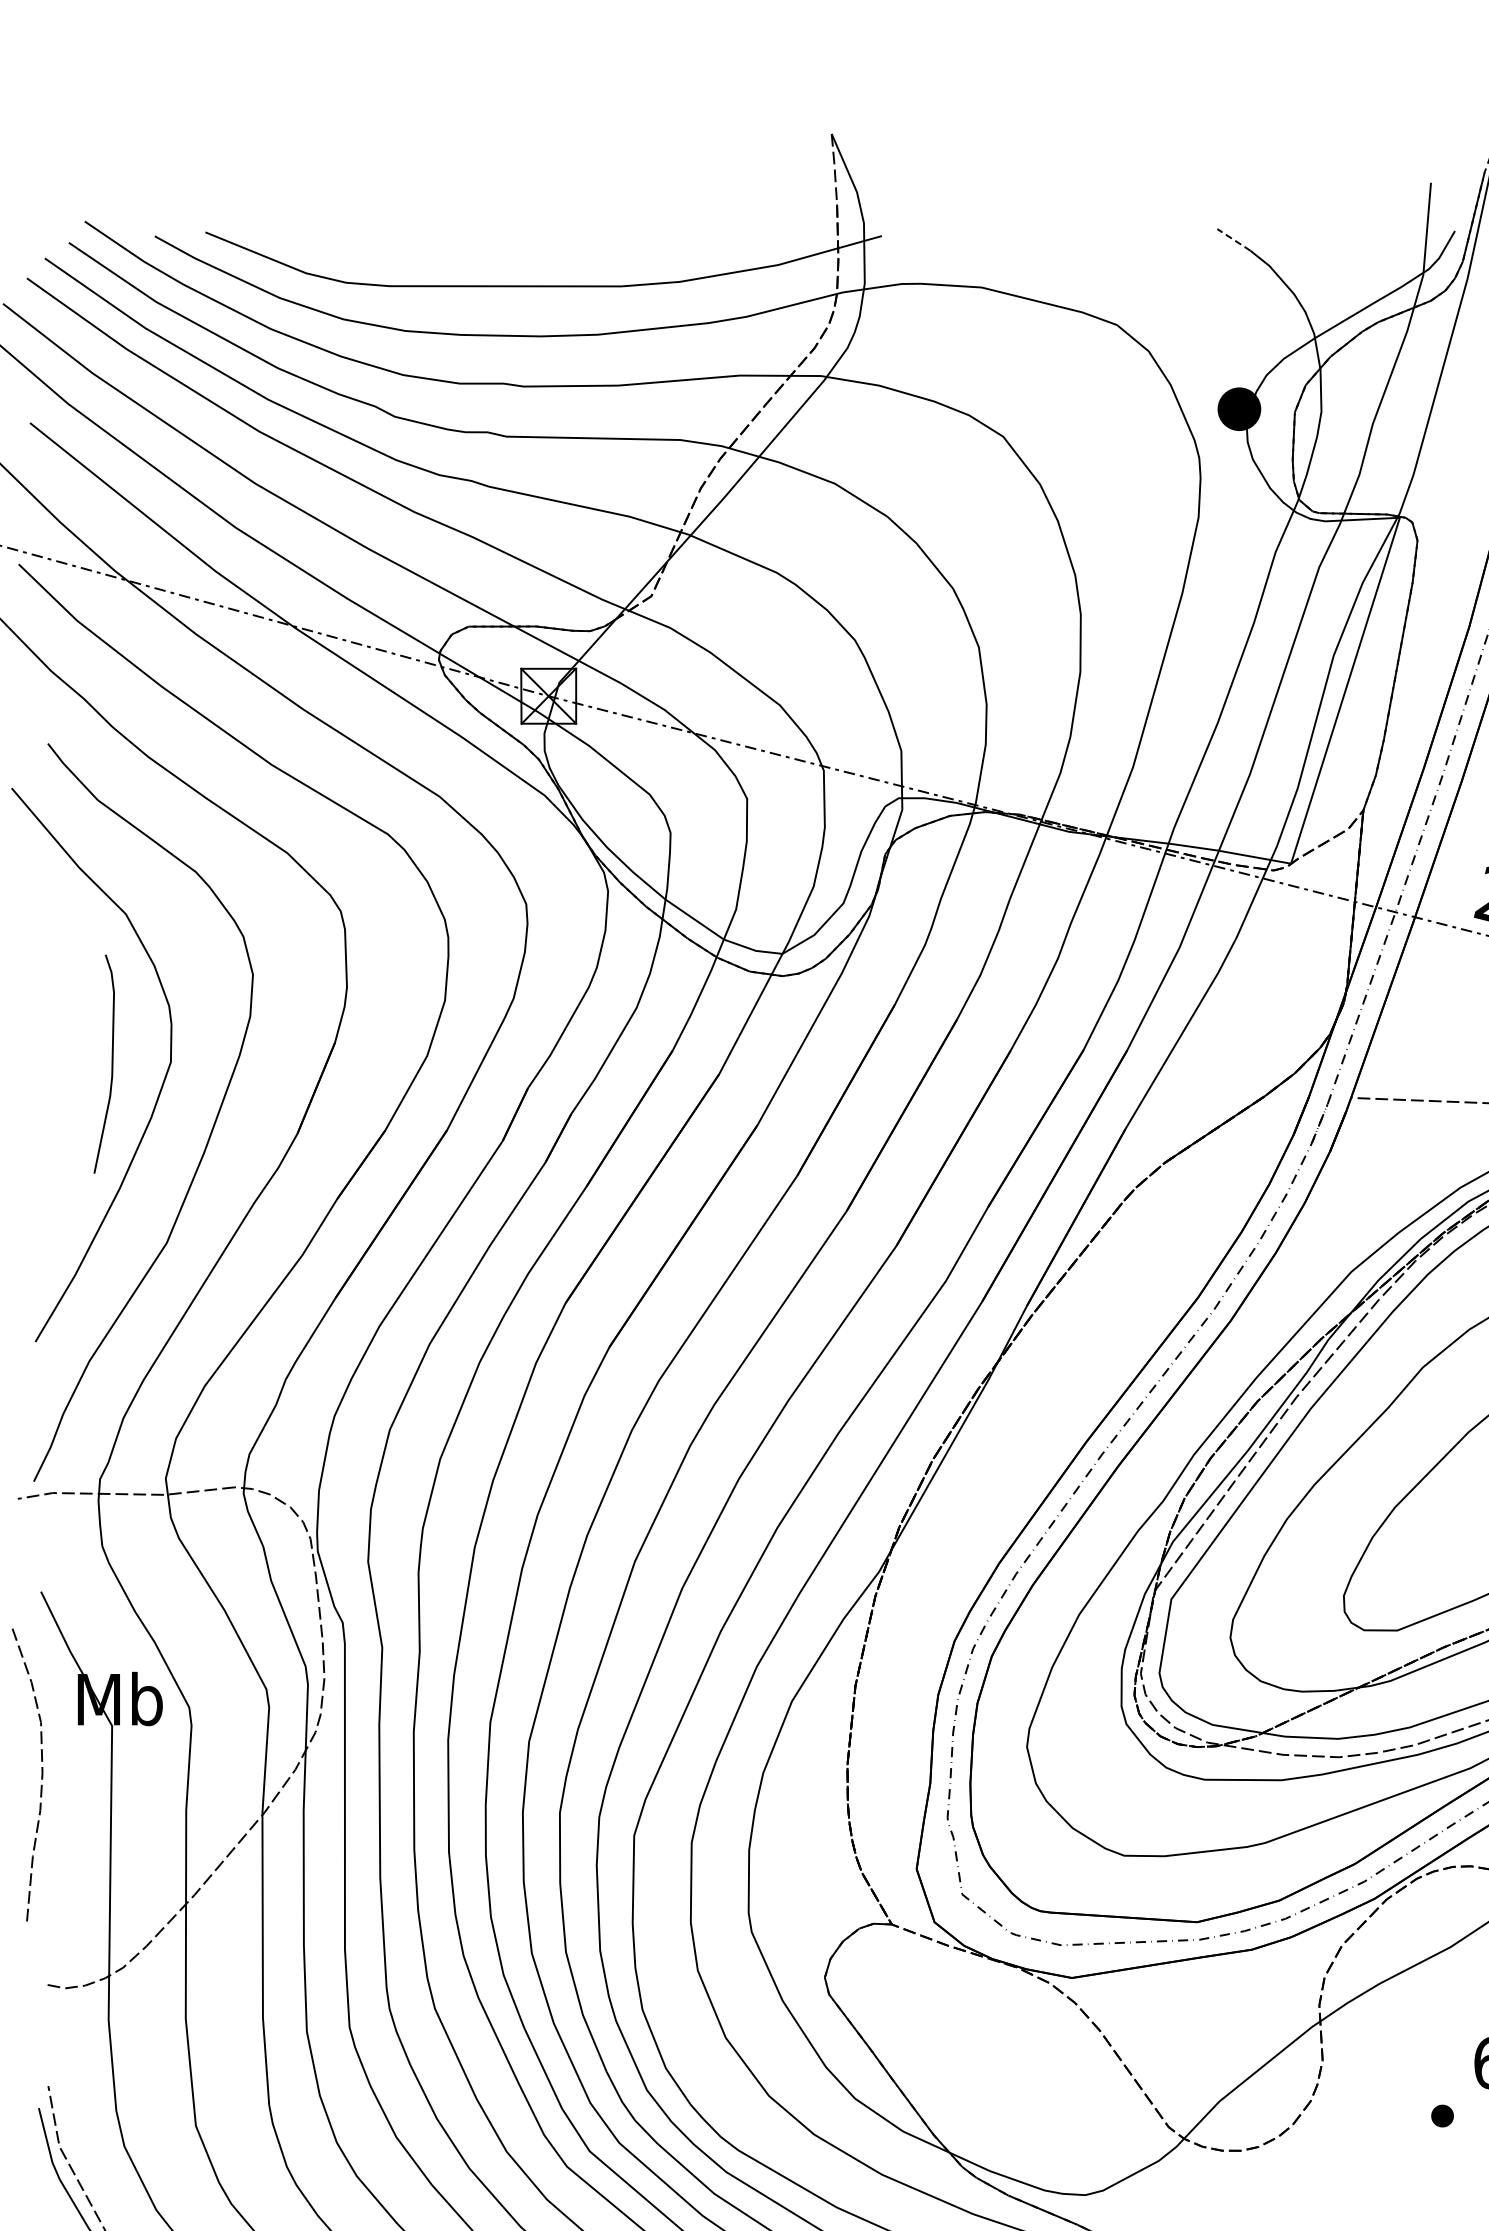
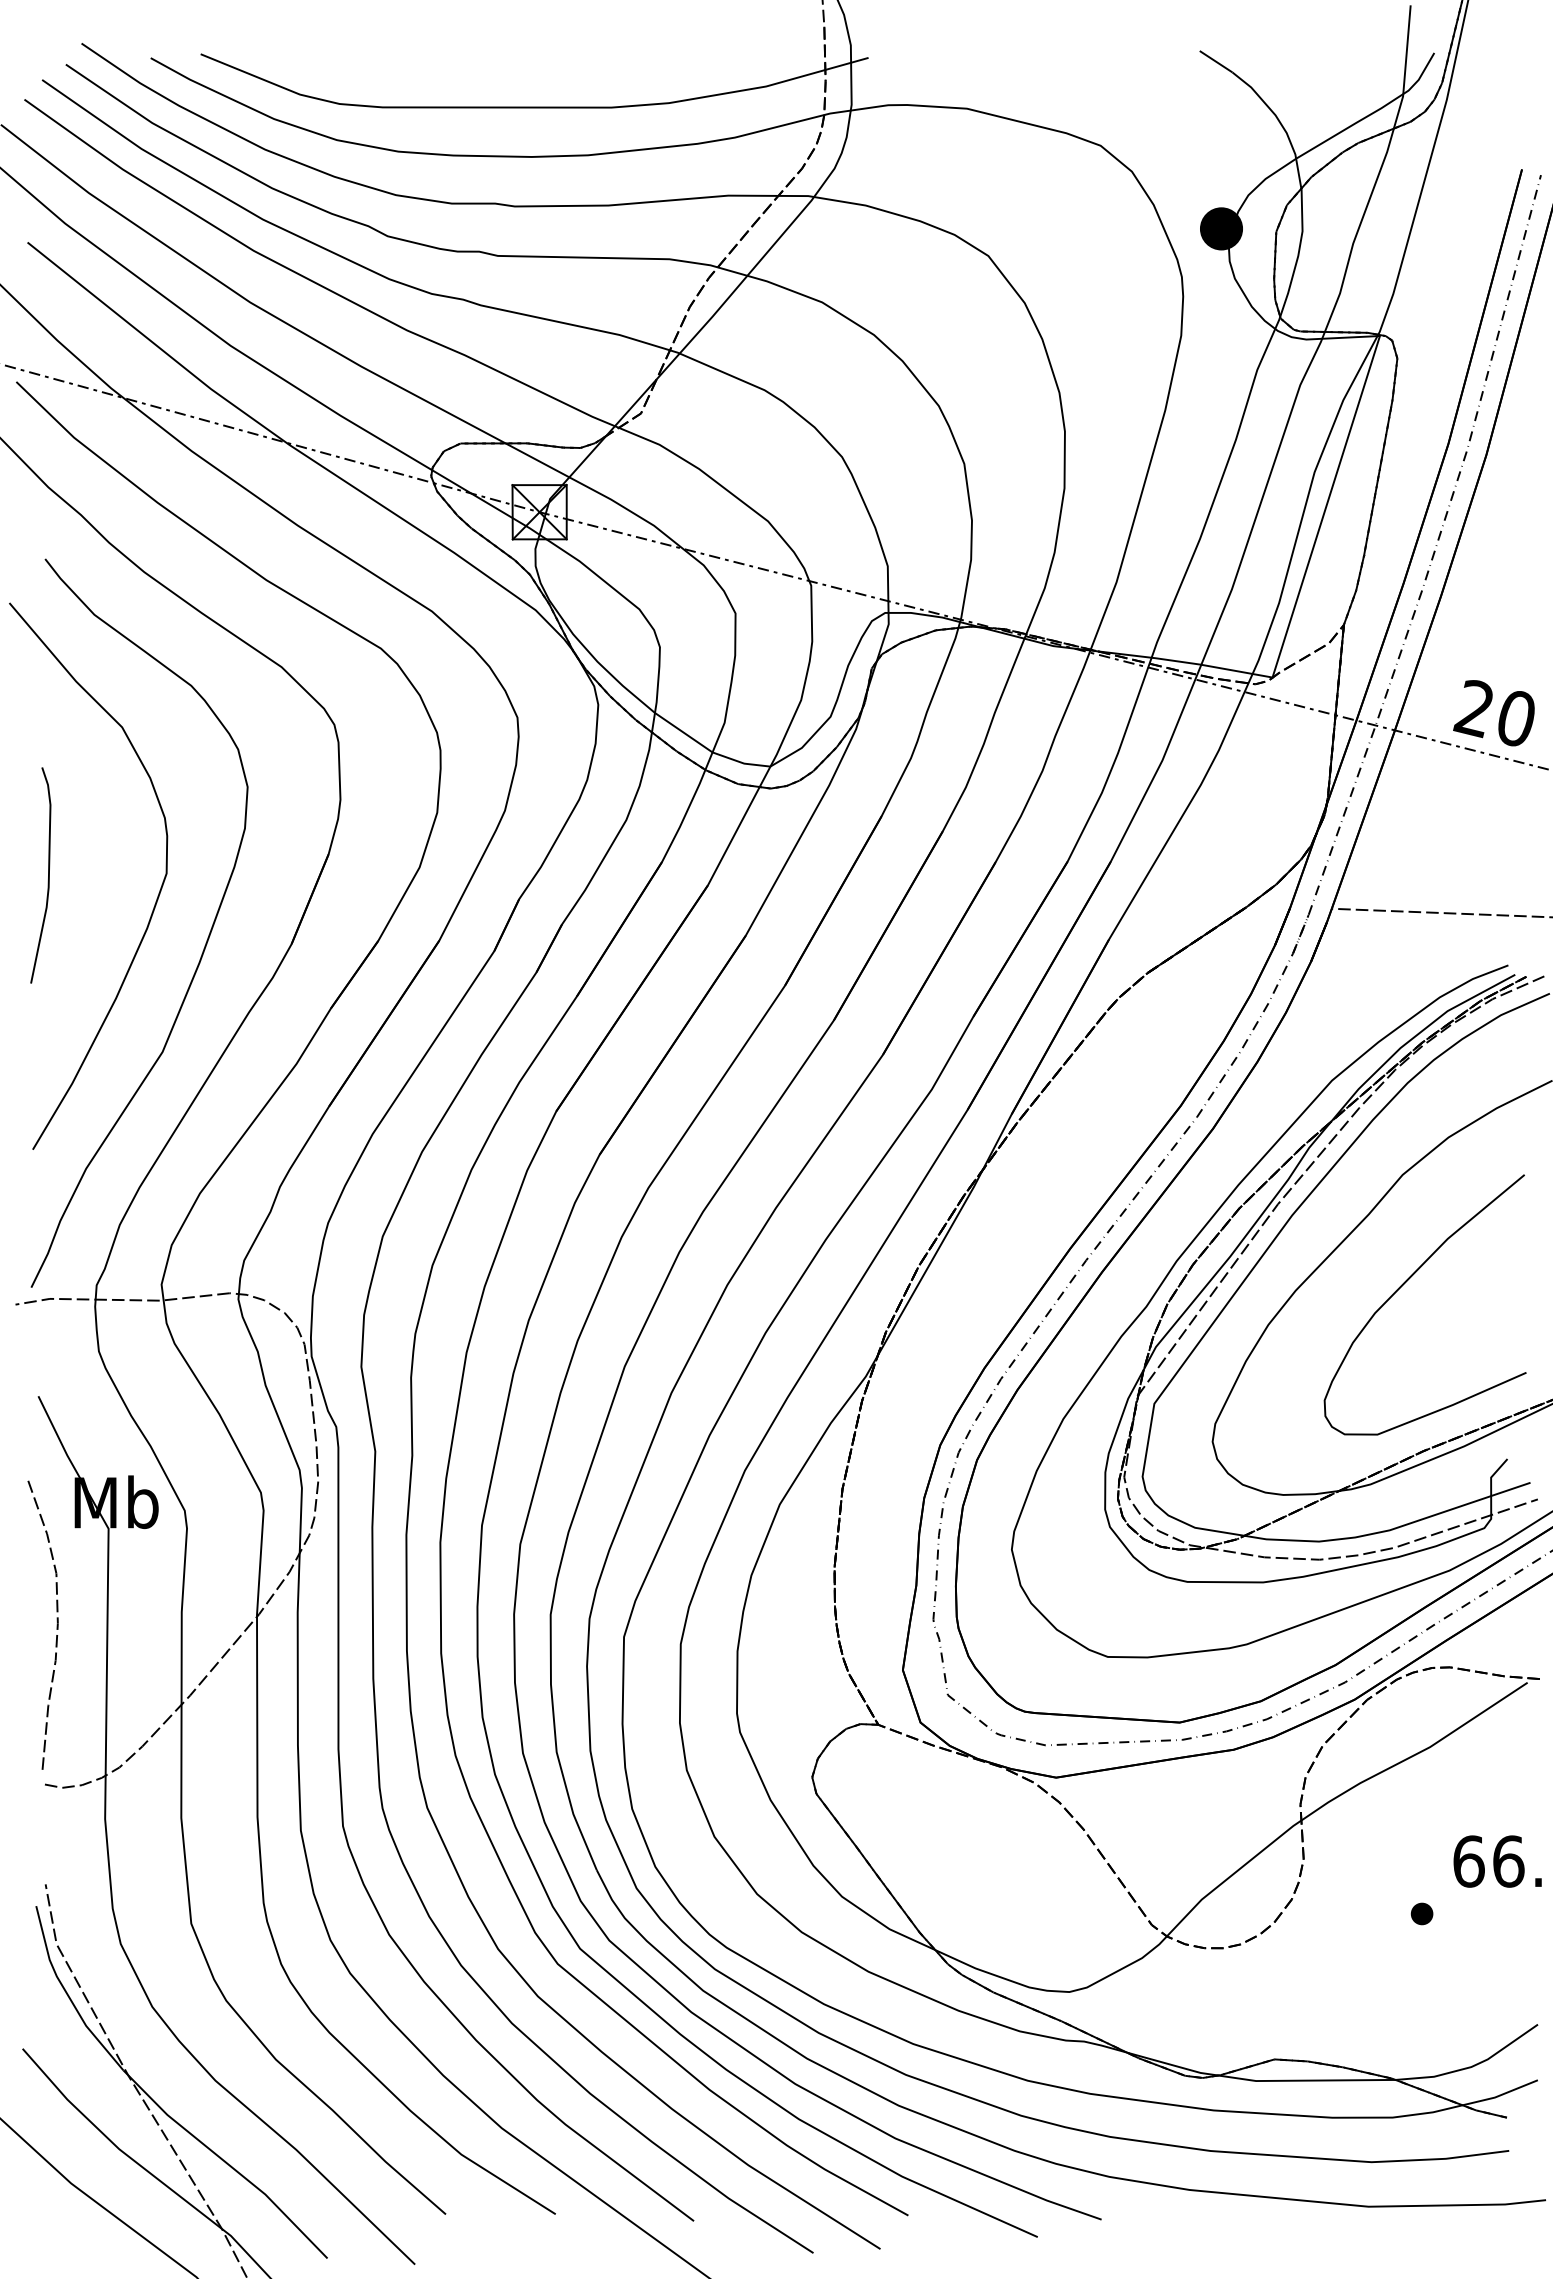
line: (1234, 239) -> (1216, 61), dashed -> solid
curve: (112, 1064) -> (48, 875), moved
curve: (41, 1774) -> (56, 1624), moved

